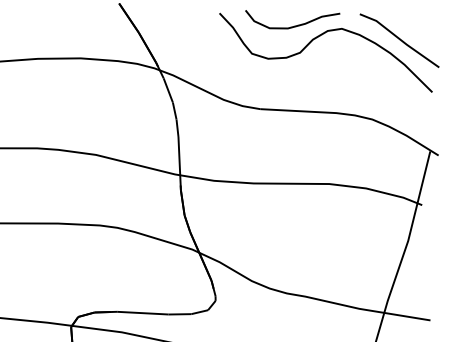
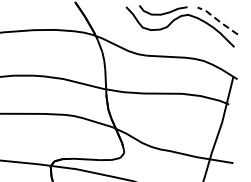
line: (399, 39) -> (217, 20), solid -> dashed

